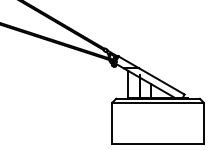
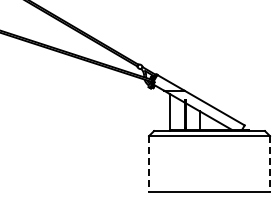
line: (112, 123) -> (149, 163), solid -> dashed
line: (204, 123) -> (270, 163), solid -> dashed

